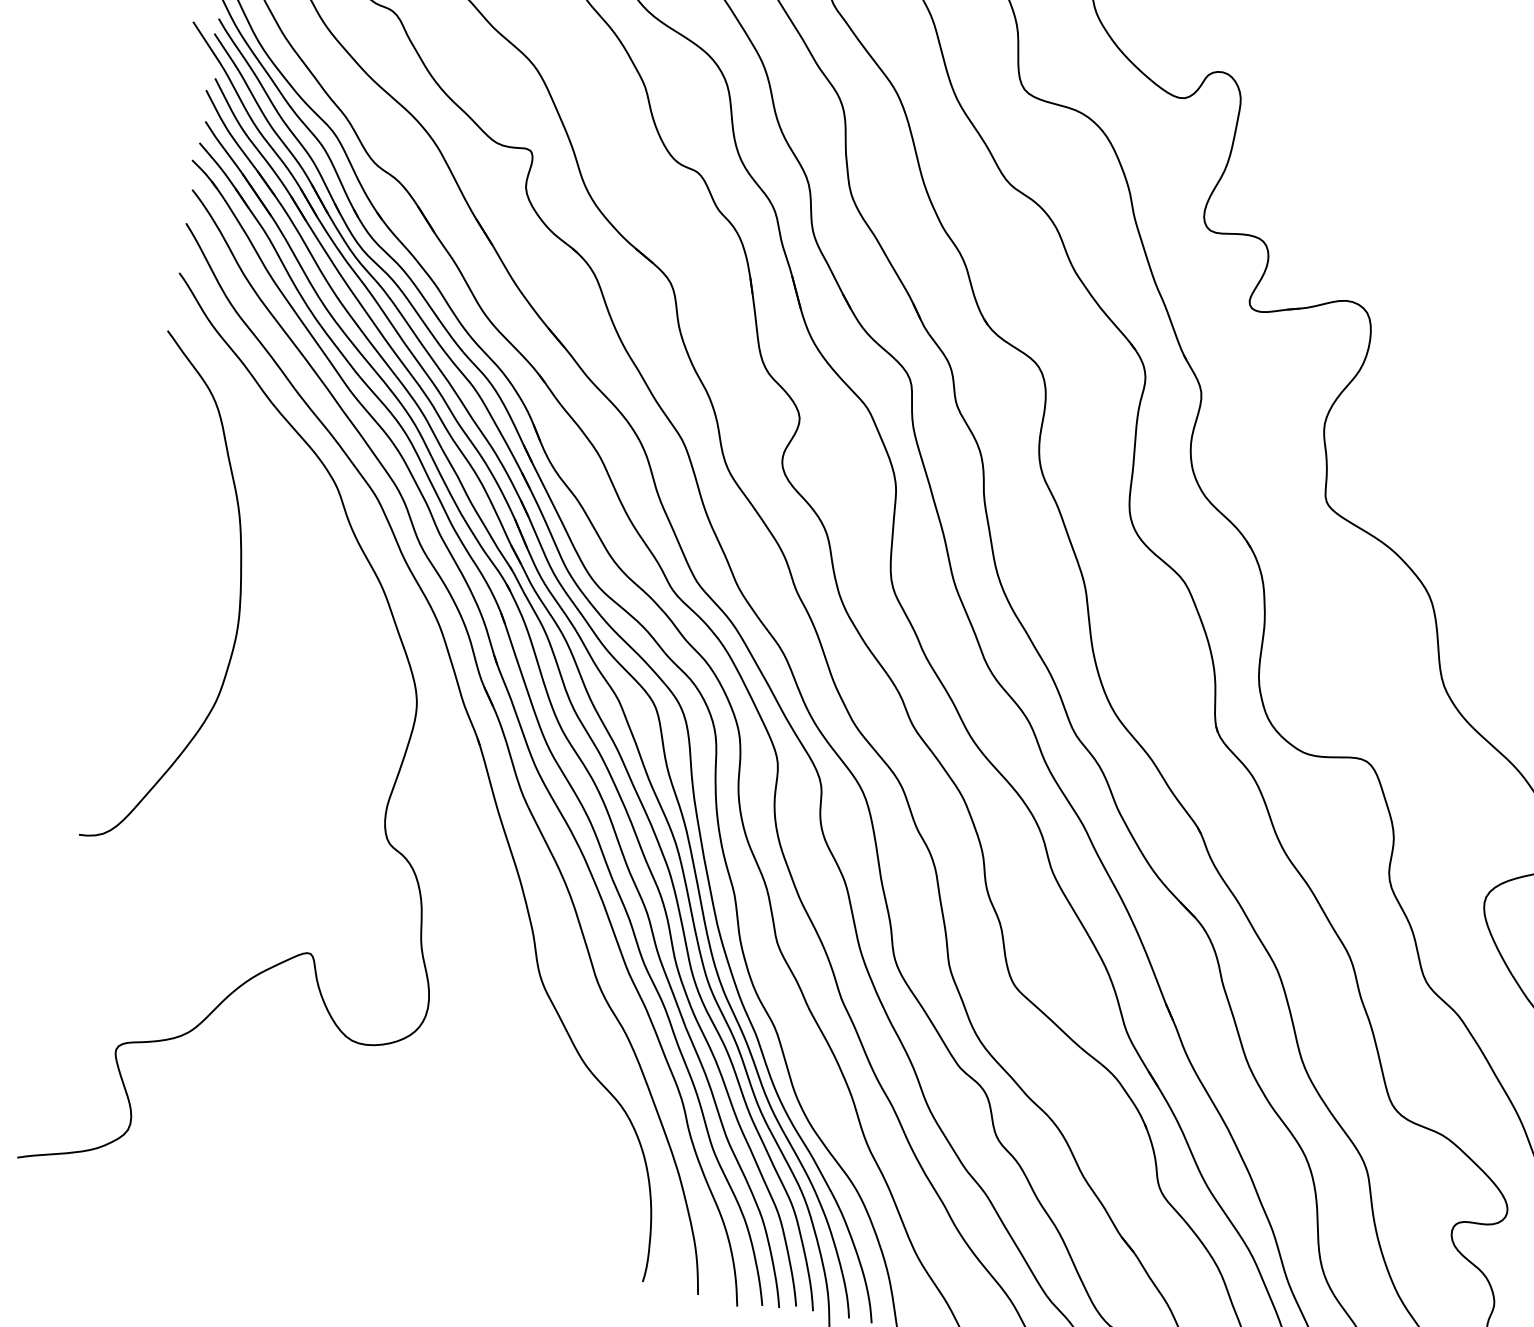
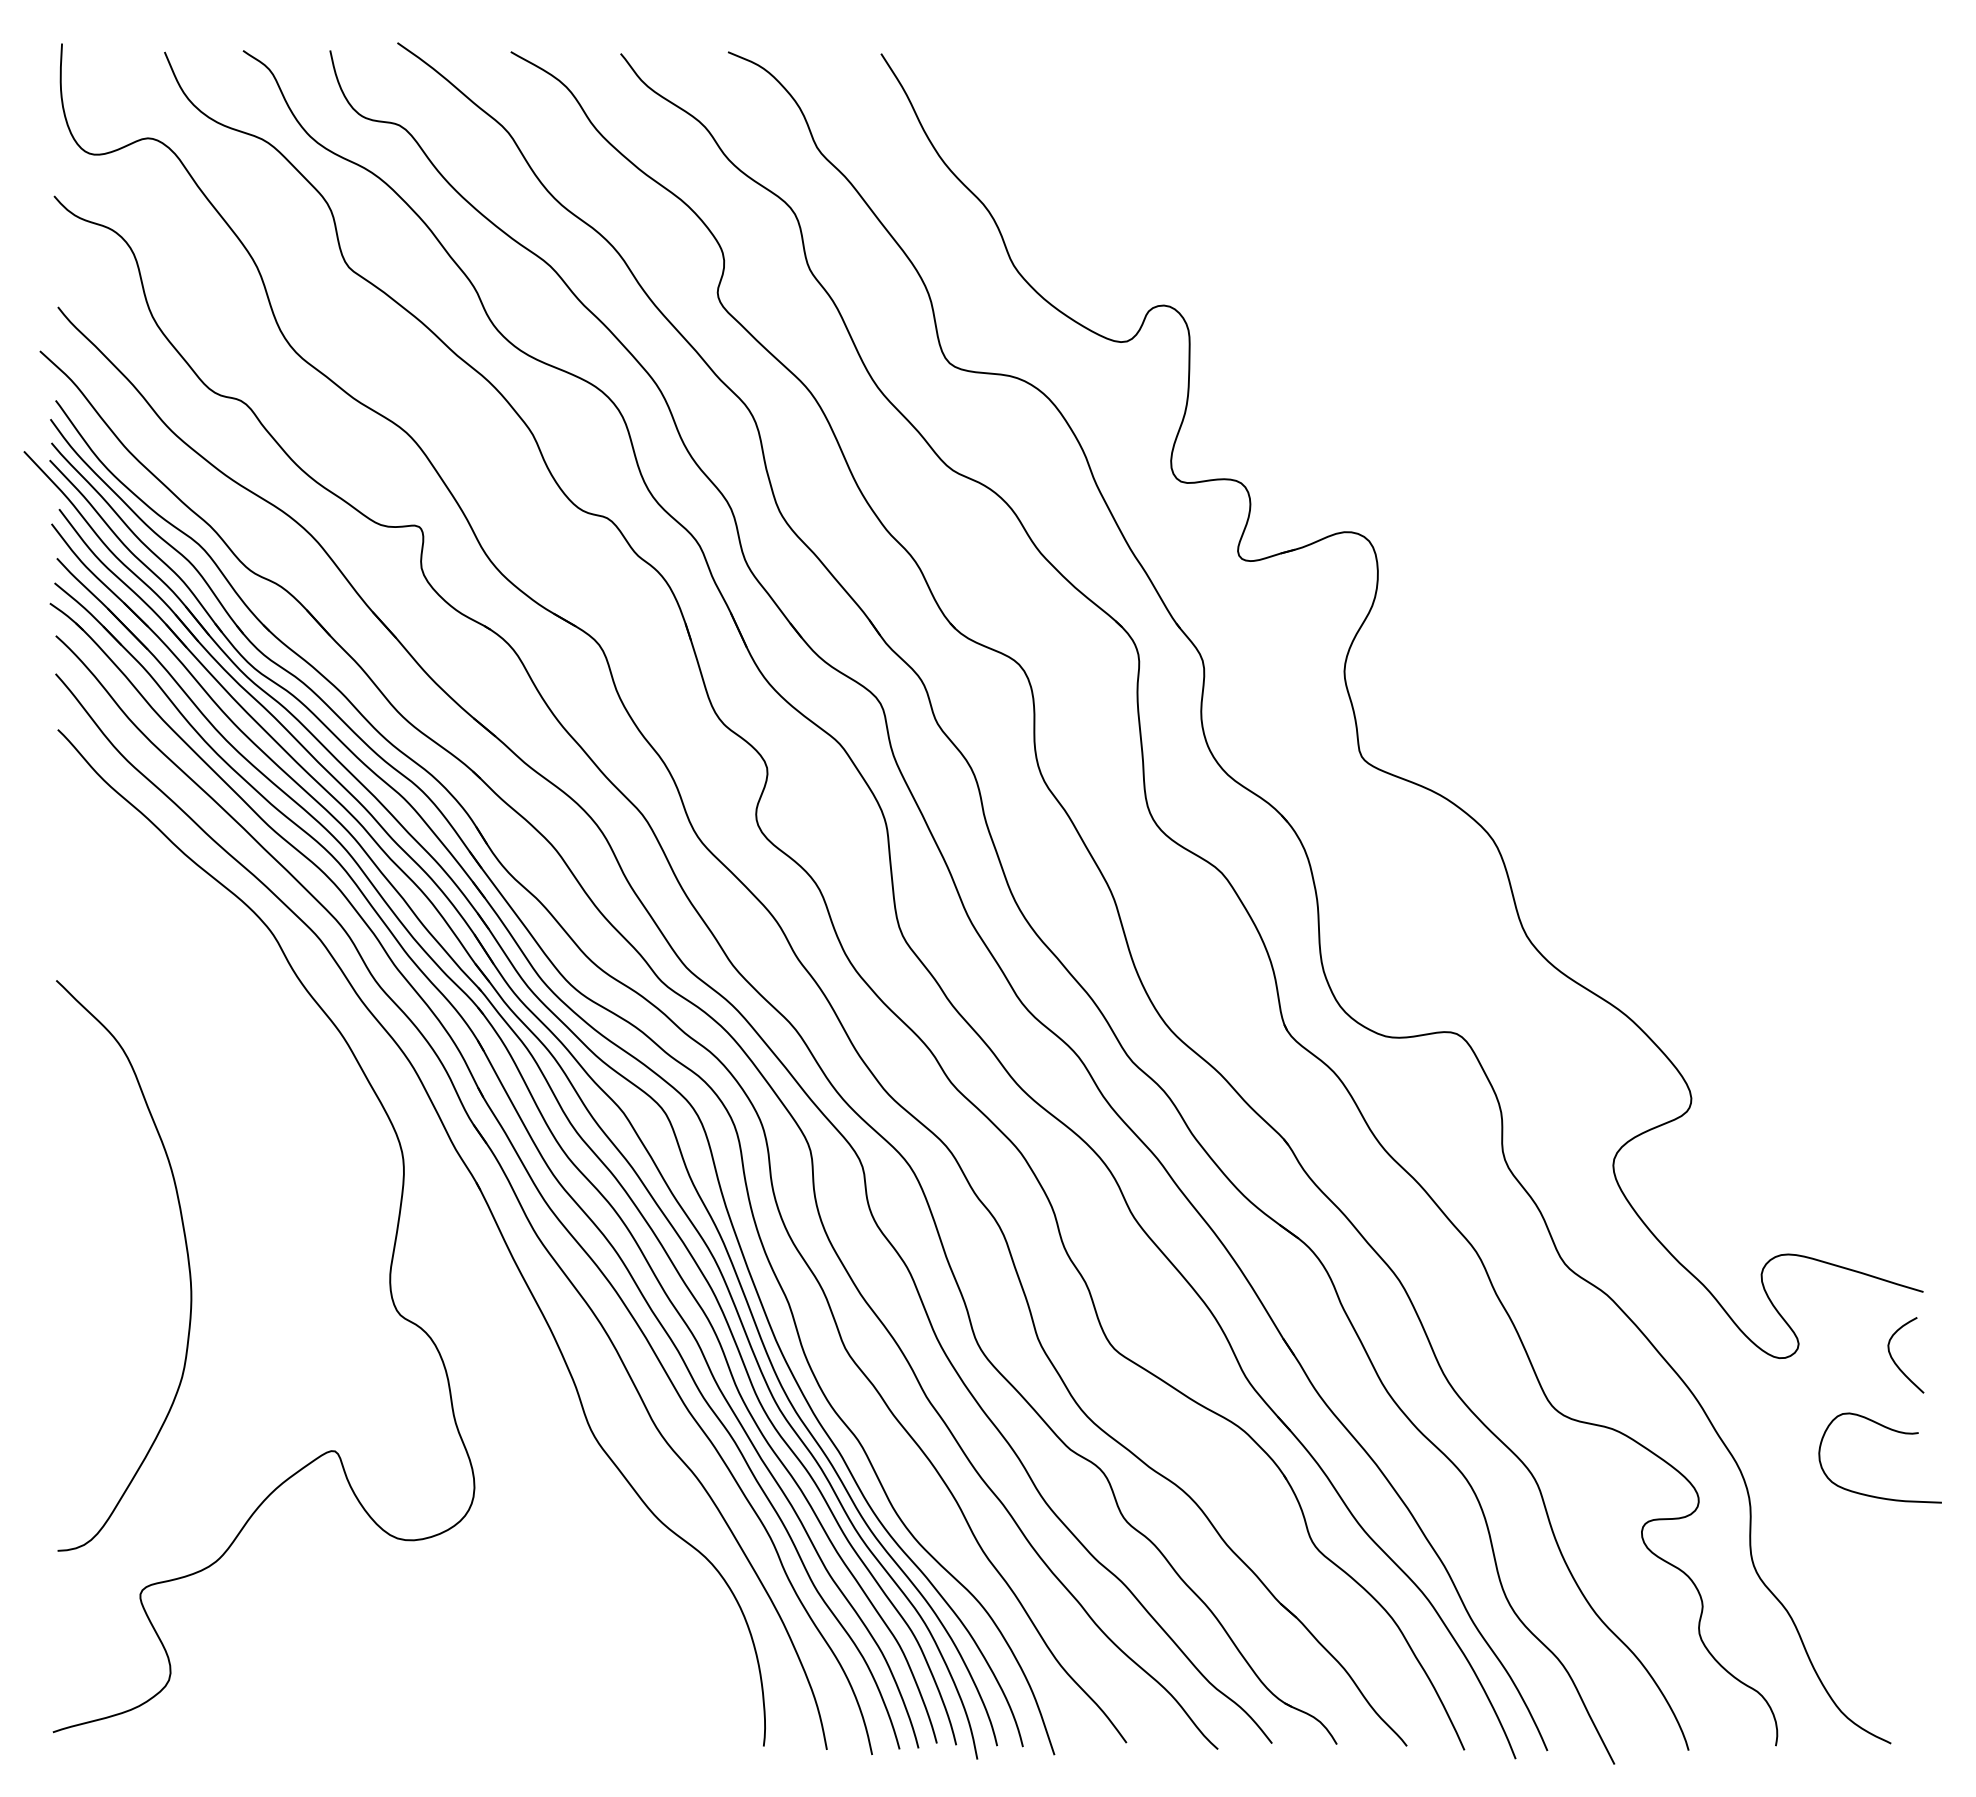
curve: (239, 599) -> (187, 1261), moved

